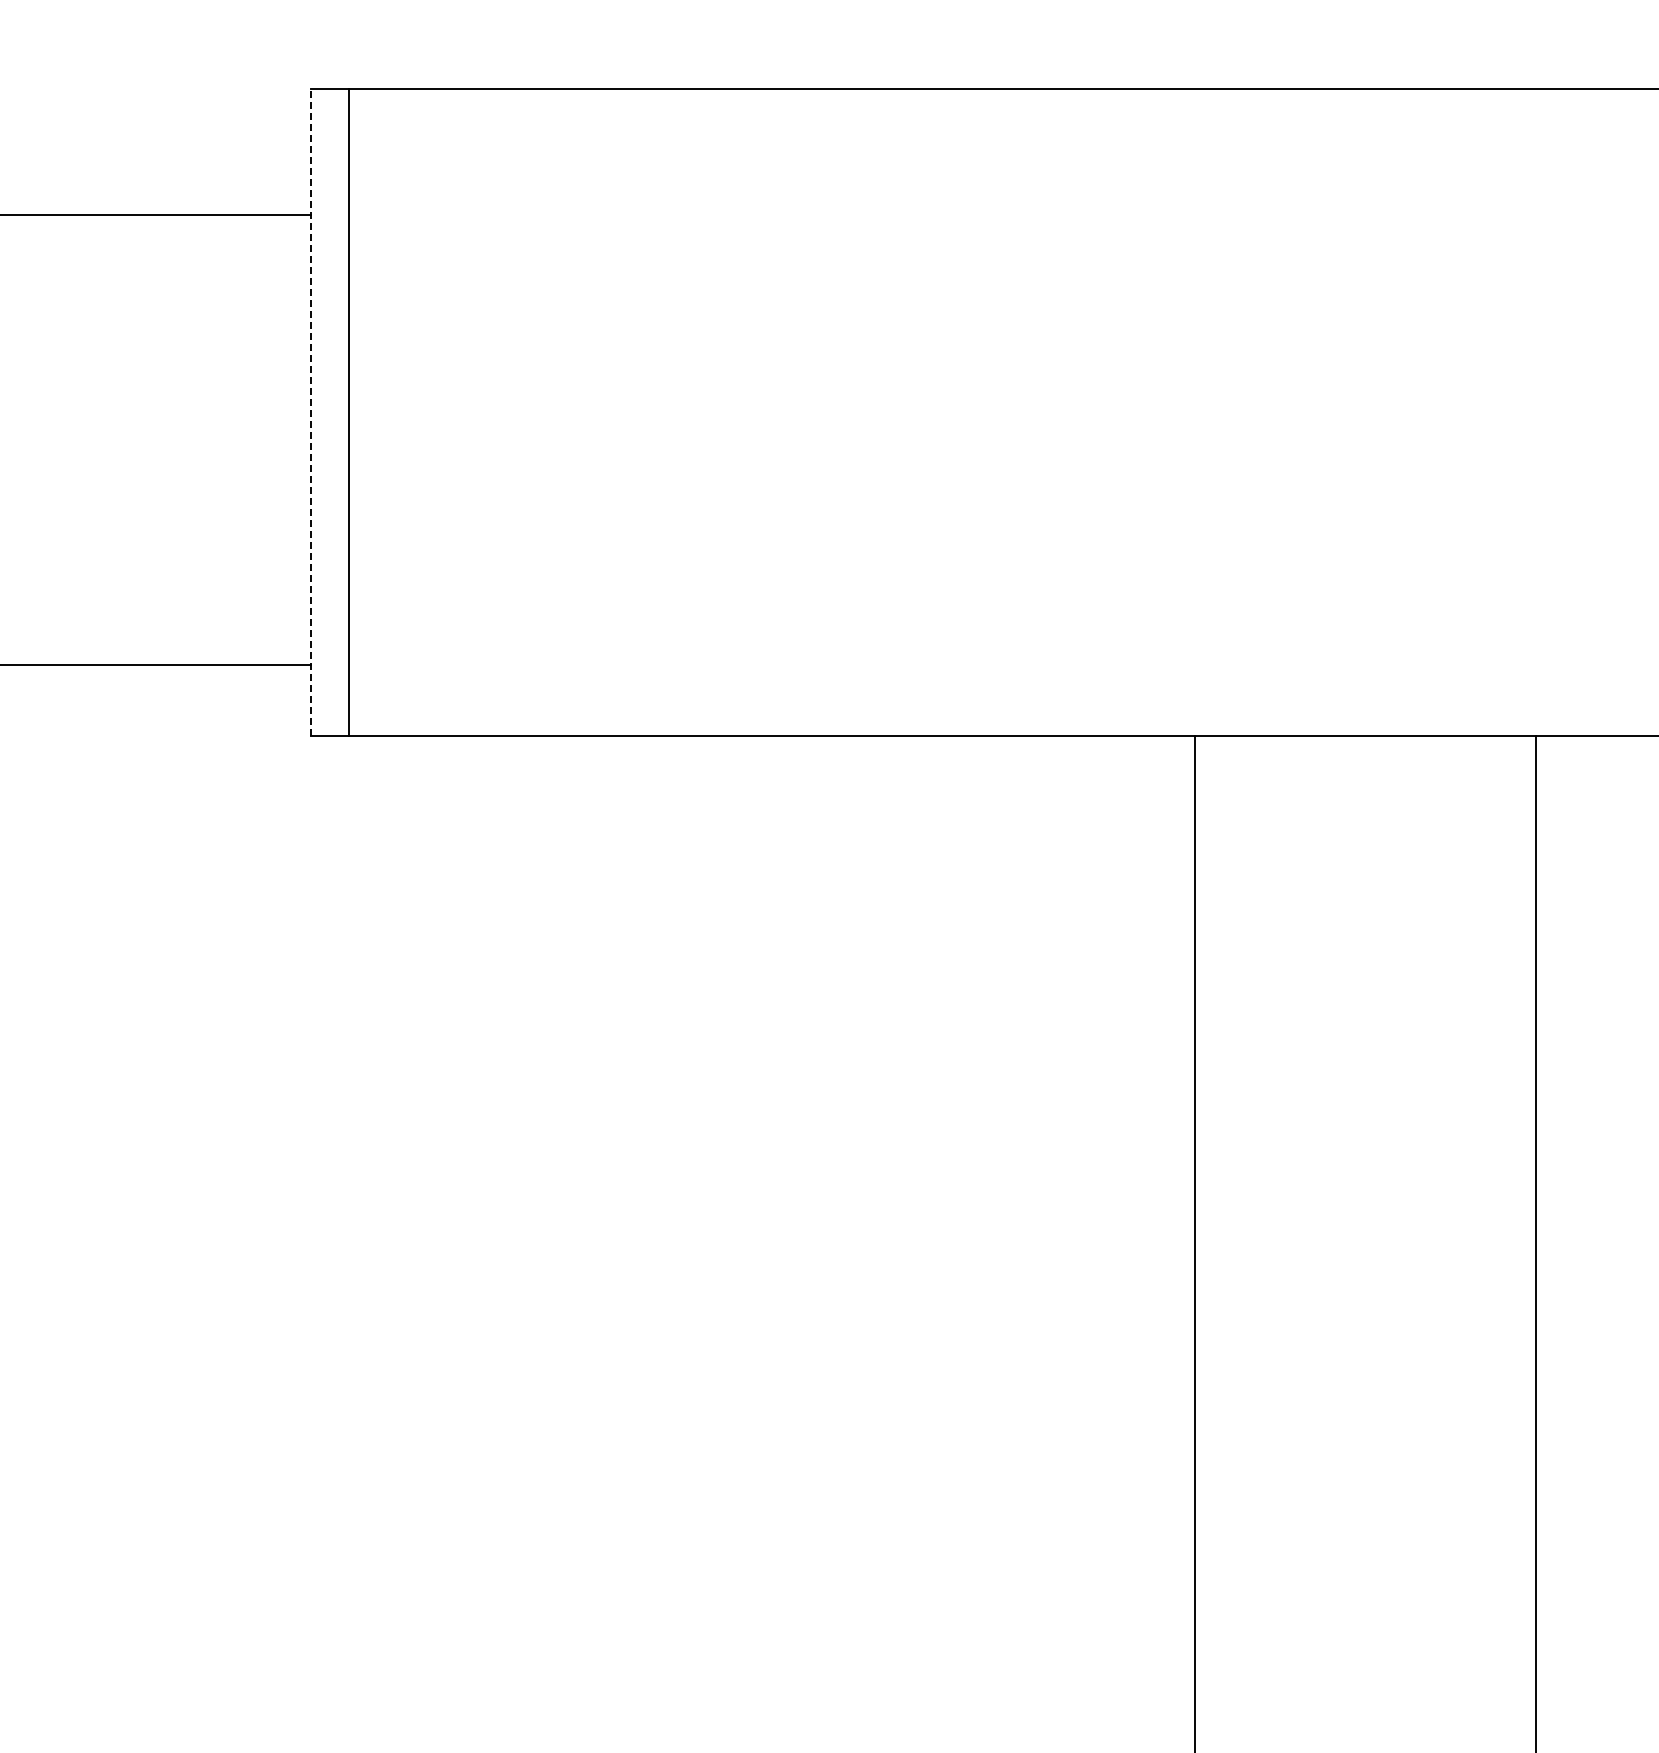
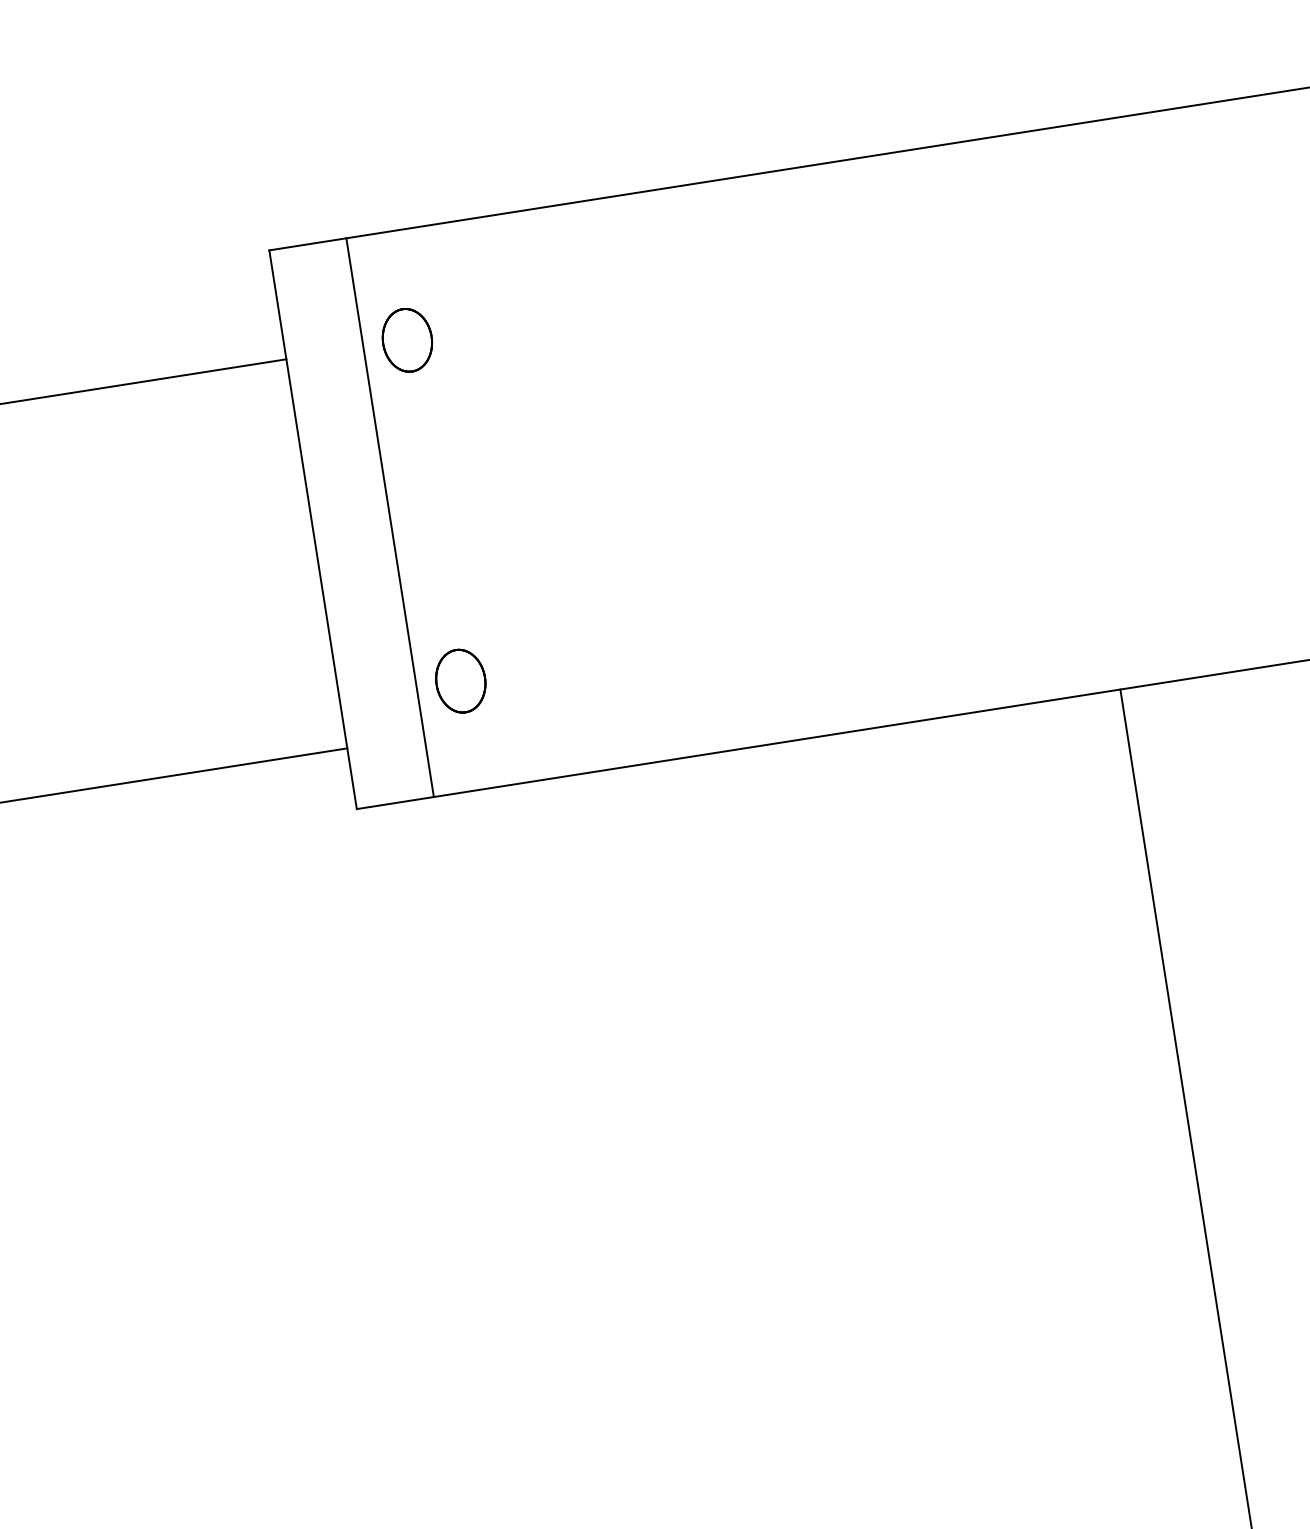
part: (451, 214) -> (407, 339), added
line: (311, 411) -> (313, 529), dashed -> solid
line: (348, 411) -> (389, 517), moved
part: (451, 609) -> (460, 681), added

